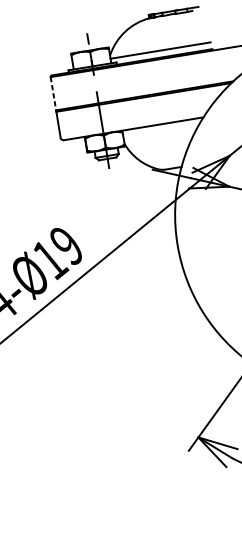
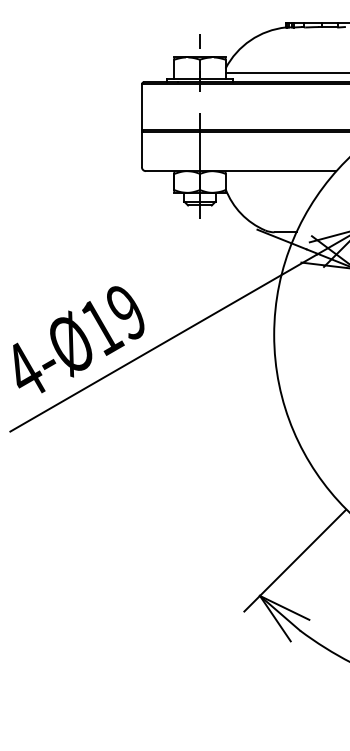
line: (53, 94) -> (141, 107), dashed -> solid

